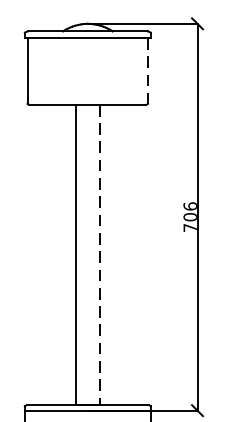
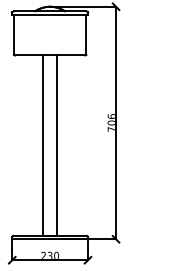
line: (148, 71) -> (86, 35), dashed -> solid
line: (100, 256) -> (57, 146), dashed -> solid

